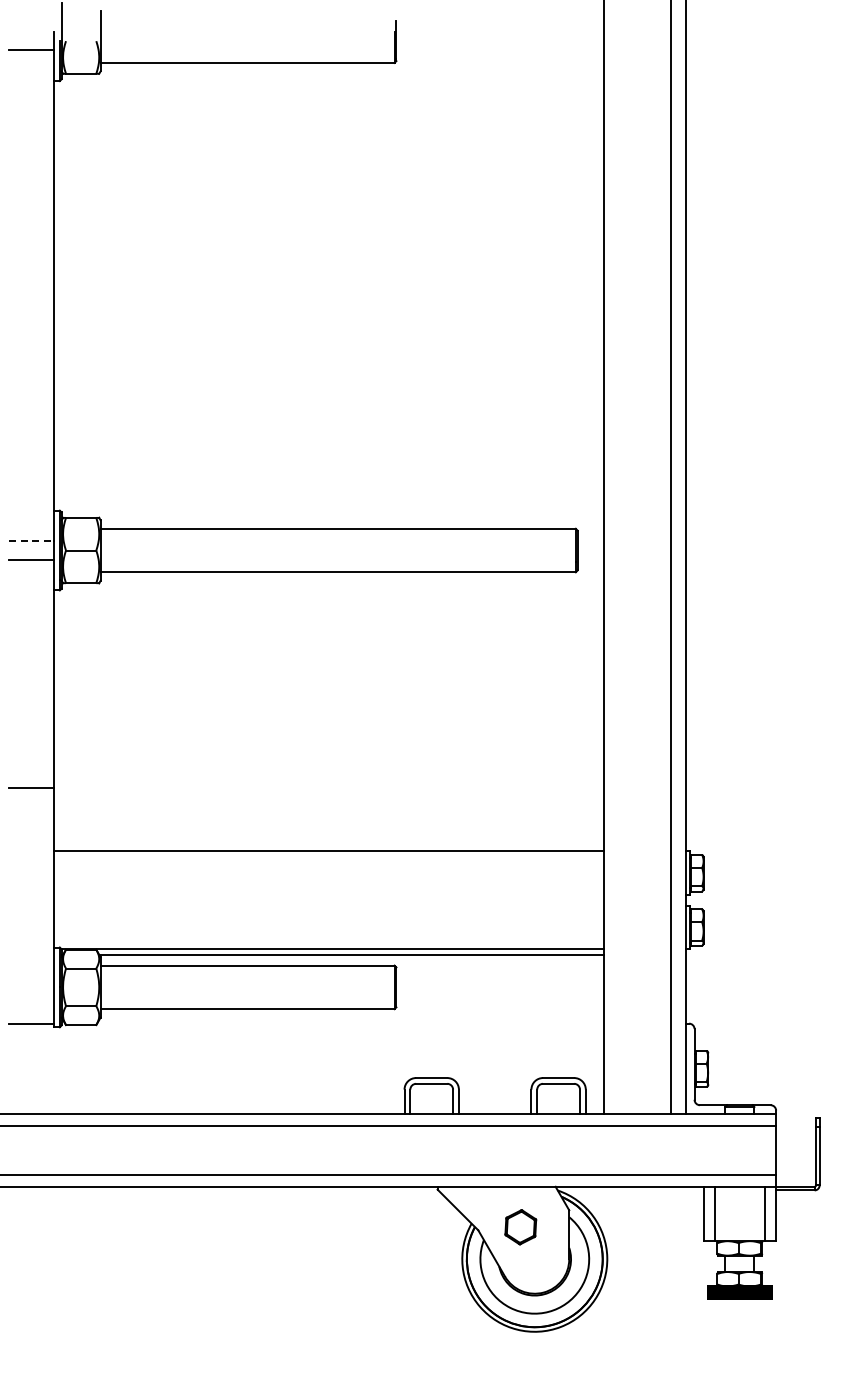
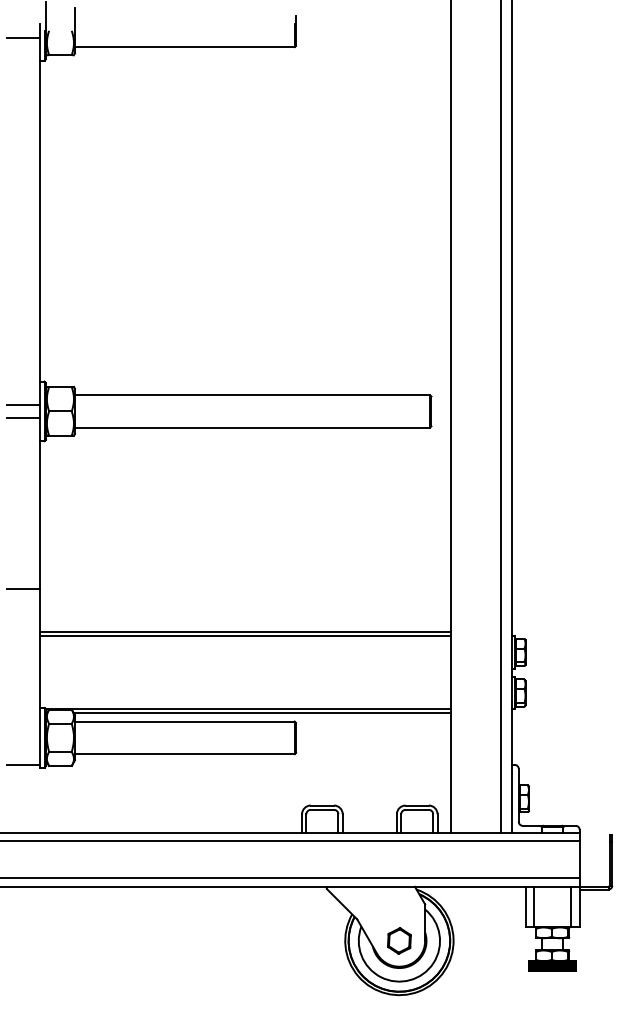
line: (31, 541) -> (23, 404), dashed -> solid
line: (328, 846) -> (245, 632), added
part: (520, 1227) -> (399, 941), moved

